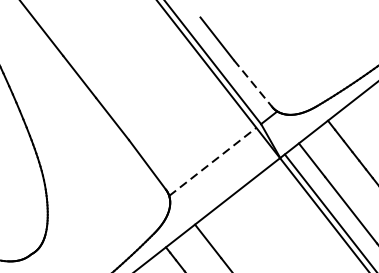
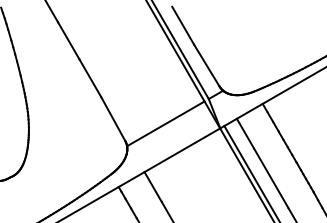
line: (253, 83) -> (207, 65), dashed -> solid
line: (212, 161) -> (165, 123), dashed -> solid

